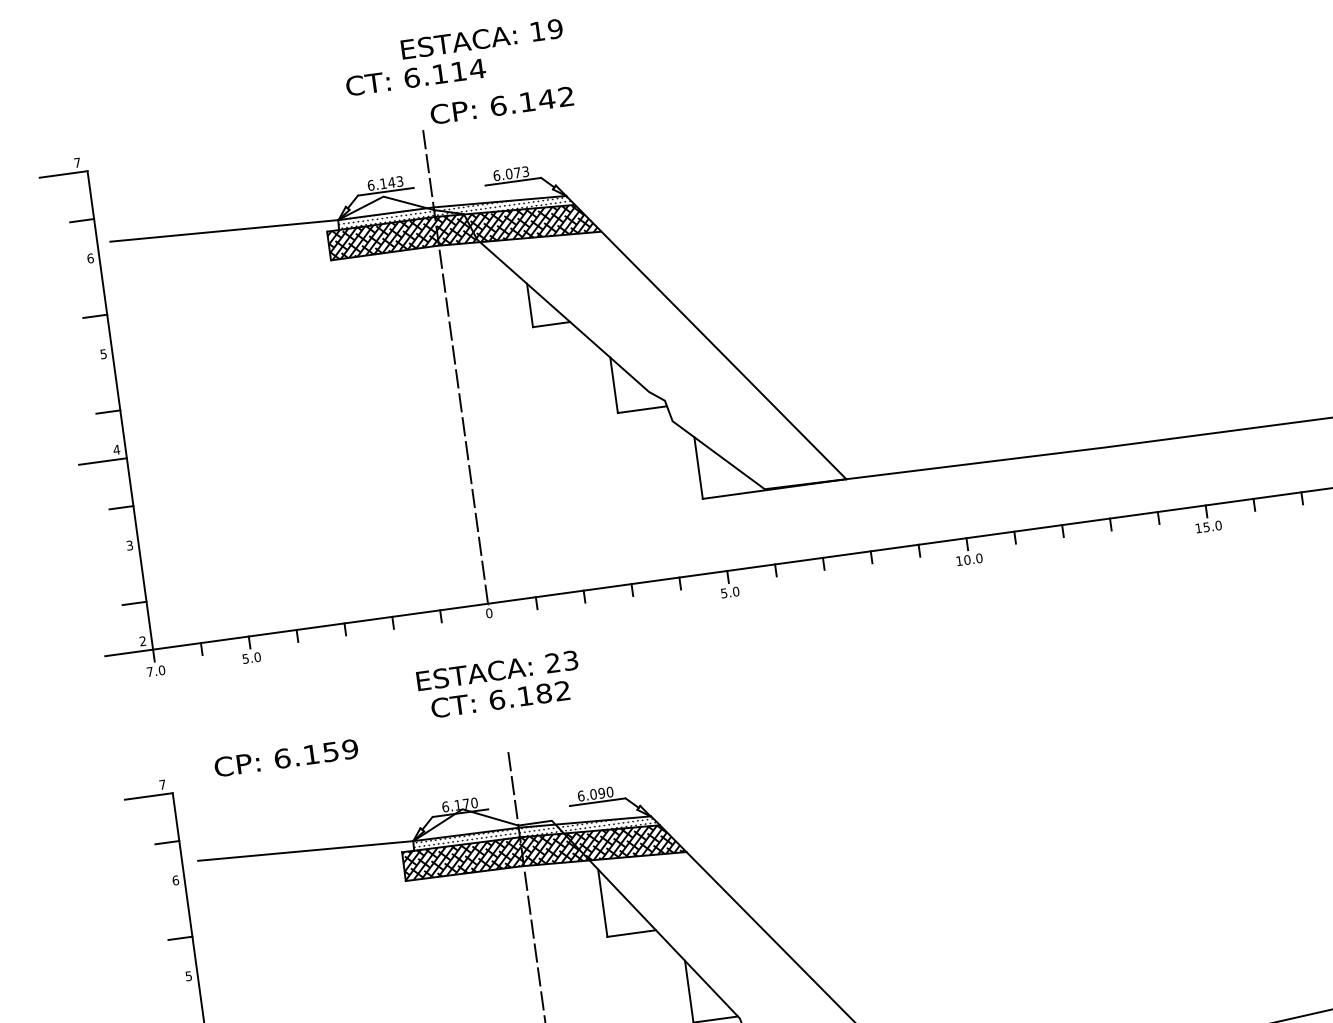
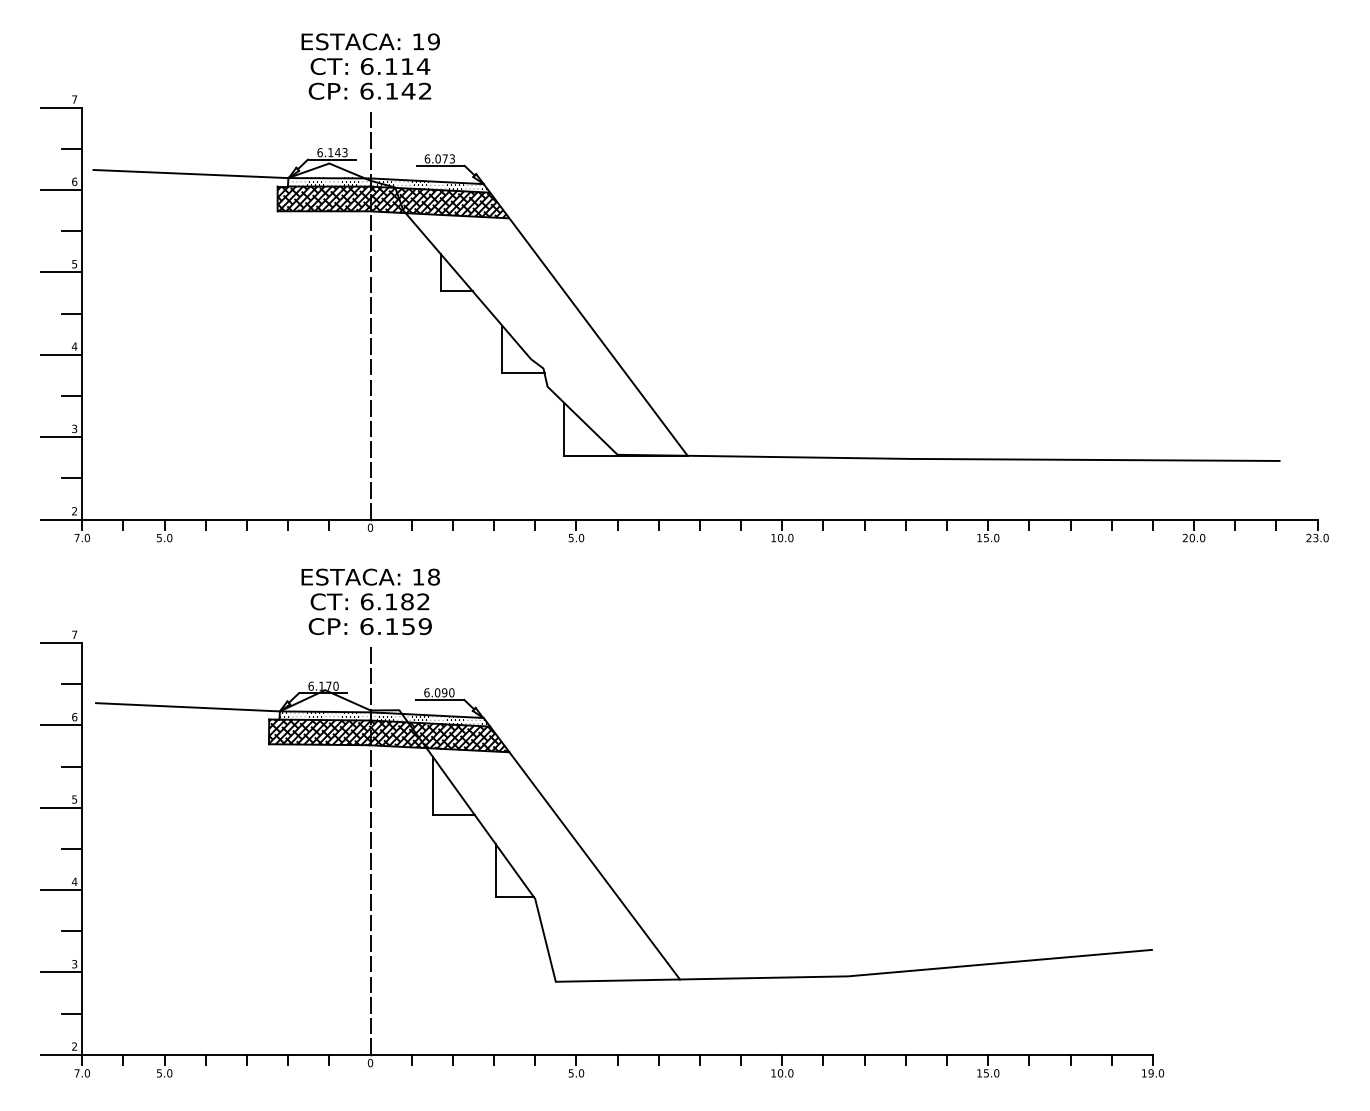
text: (481, 38) -> (370, 41), moved
text: (501, 104) -> (369, 90), moved
line: (76, 270) -> (61, 190), added
line: (89, 365) -> (61, 272), added
line: (115, 557) -> (61, 437), added
text: (560, 661) -> (425, 576), 23 -> 18
text: (285, 758) -> (369, 626), moved
line: (161, 892) -> (61, 725), added
line: (174, 987) -> (61, 807), added

